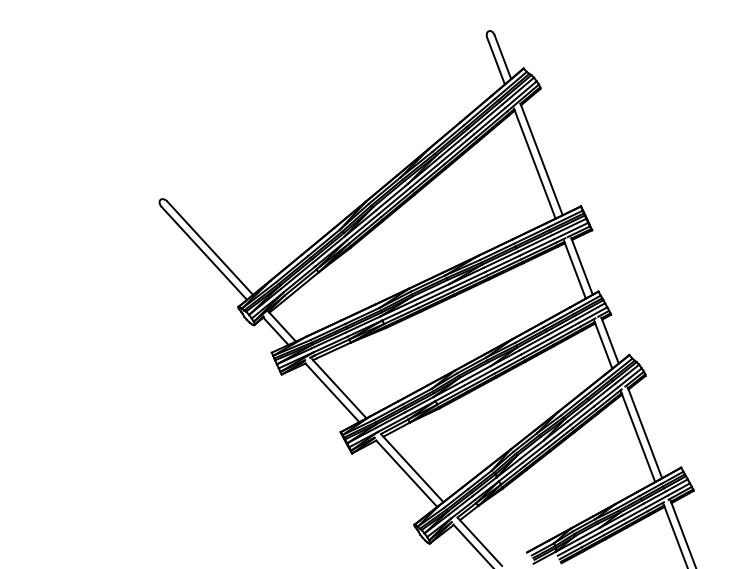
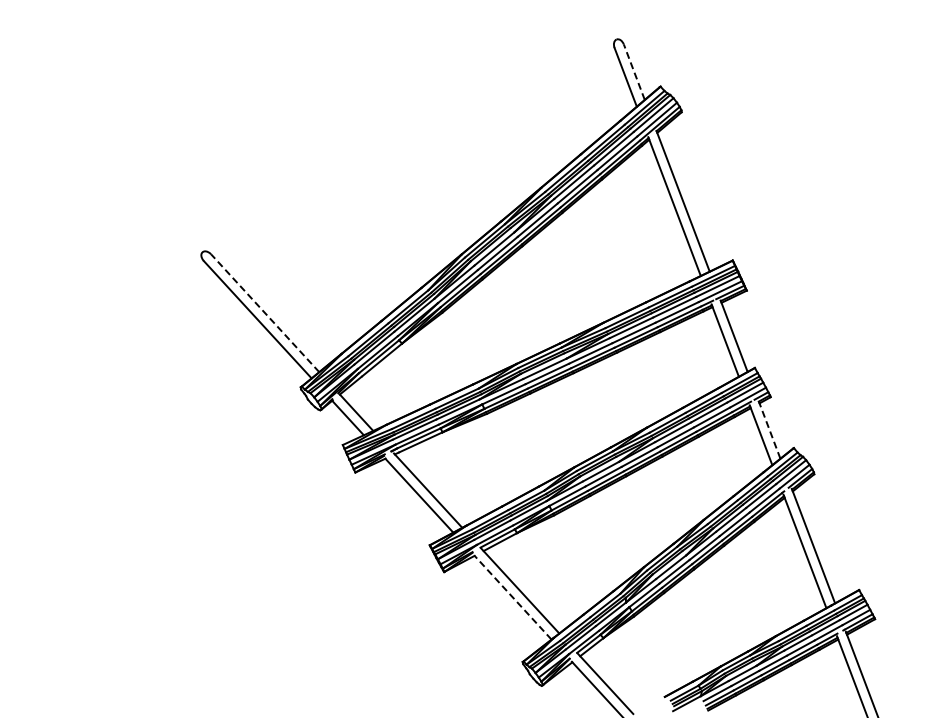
line: (503, 57) -> (634, 72), solid -> dashed
line: (210, 248) -> (265, 313), solid -> dashed
line: (610, 340) -> (769, 429), solid -> dashed
line: (407, 473) -> (513, 597), solid -> dashed

